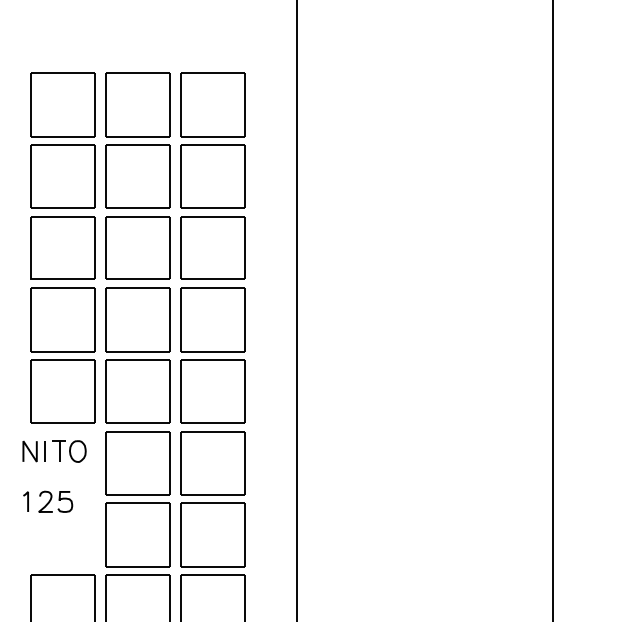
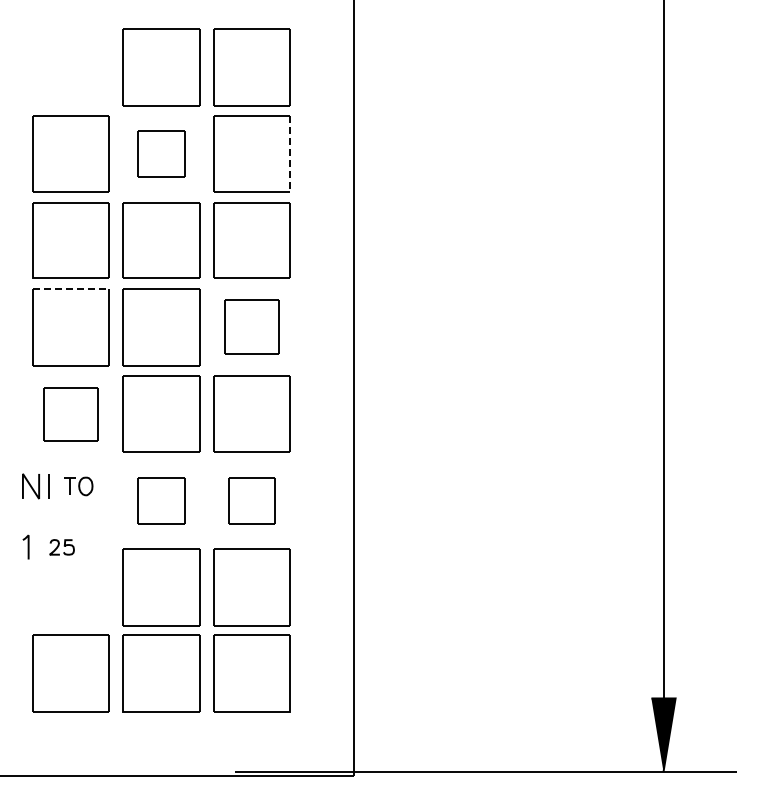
part: (62, 105) -> (70, 67), removed
part: (138, 176) -> (161, 153), size x0.6
line: (244, 176) -> (290, 154), solid -> dashed
line: (63, 287) -> (71, 288), solid -> dashed
part: (212, 320) -> (251, 327), size x0.7
part: (62, 391) -> (70, 413), size x0.7
part: (69, 451) -> (78, 486), size x0.7
part: (138, 463) -> (161, 500), size x0.6
part: (212, 463) -> (251, 500), size x0.6
part: (55, 502) -> (61, 547), size x0.6

